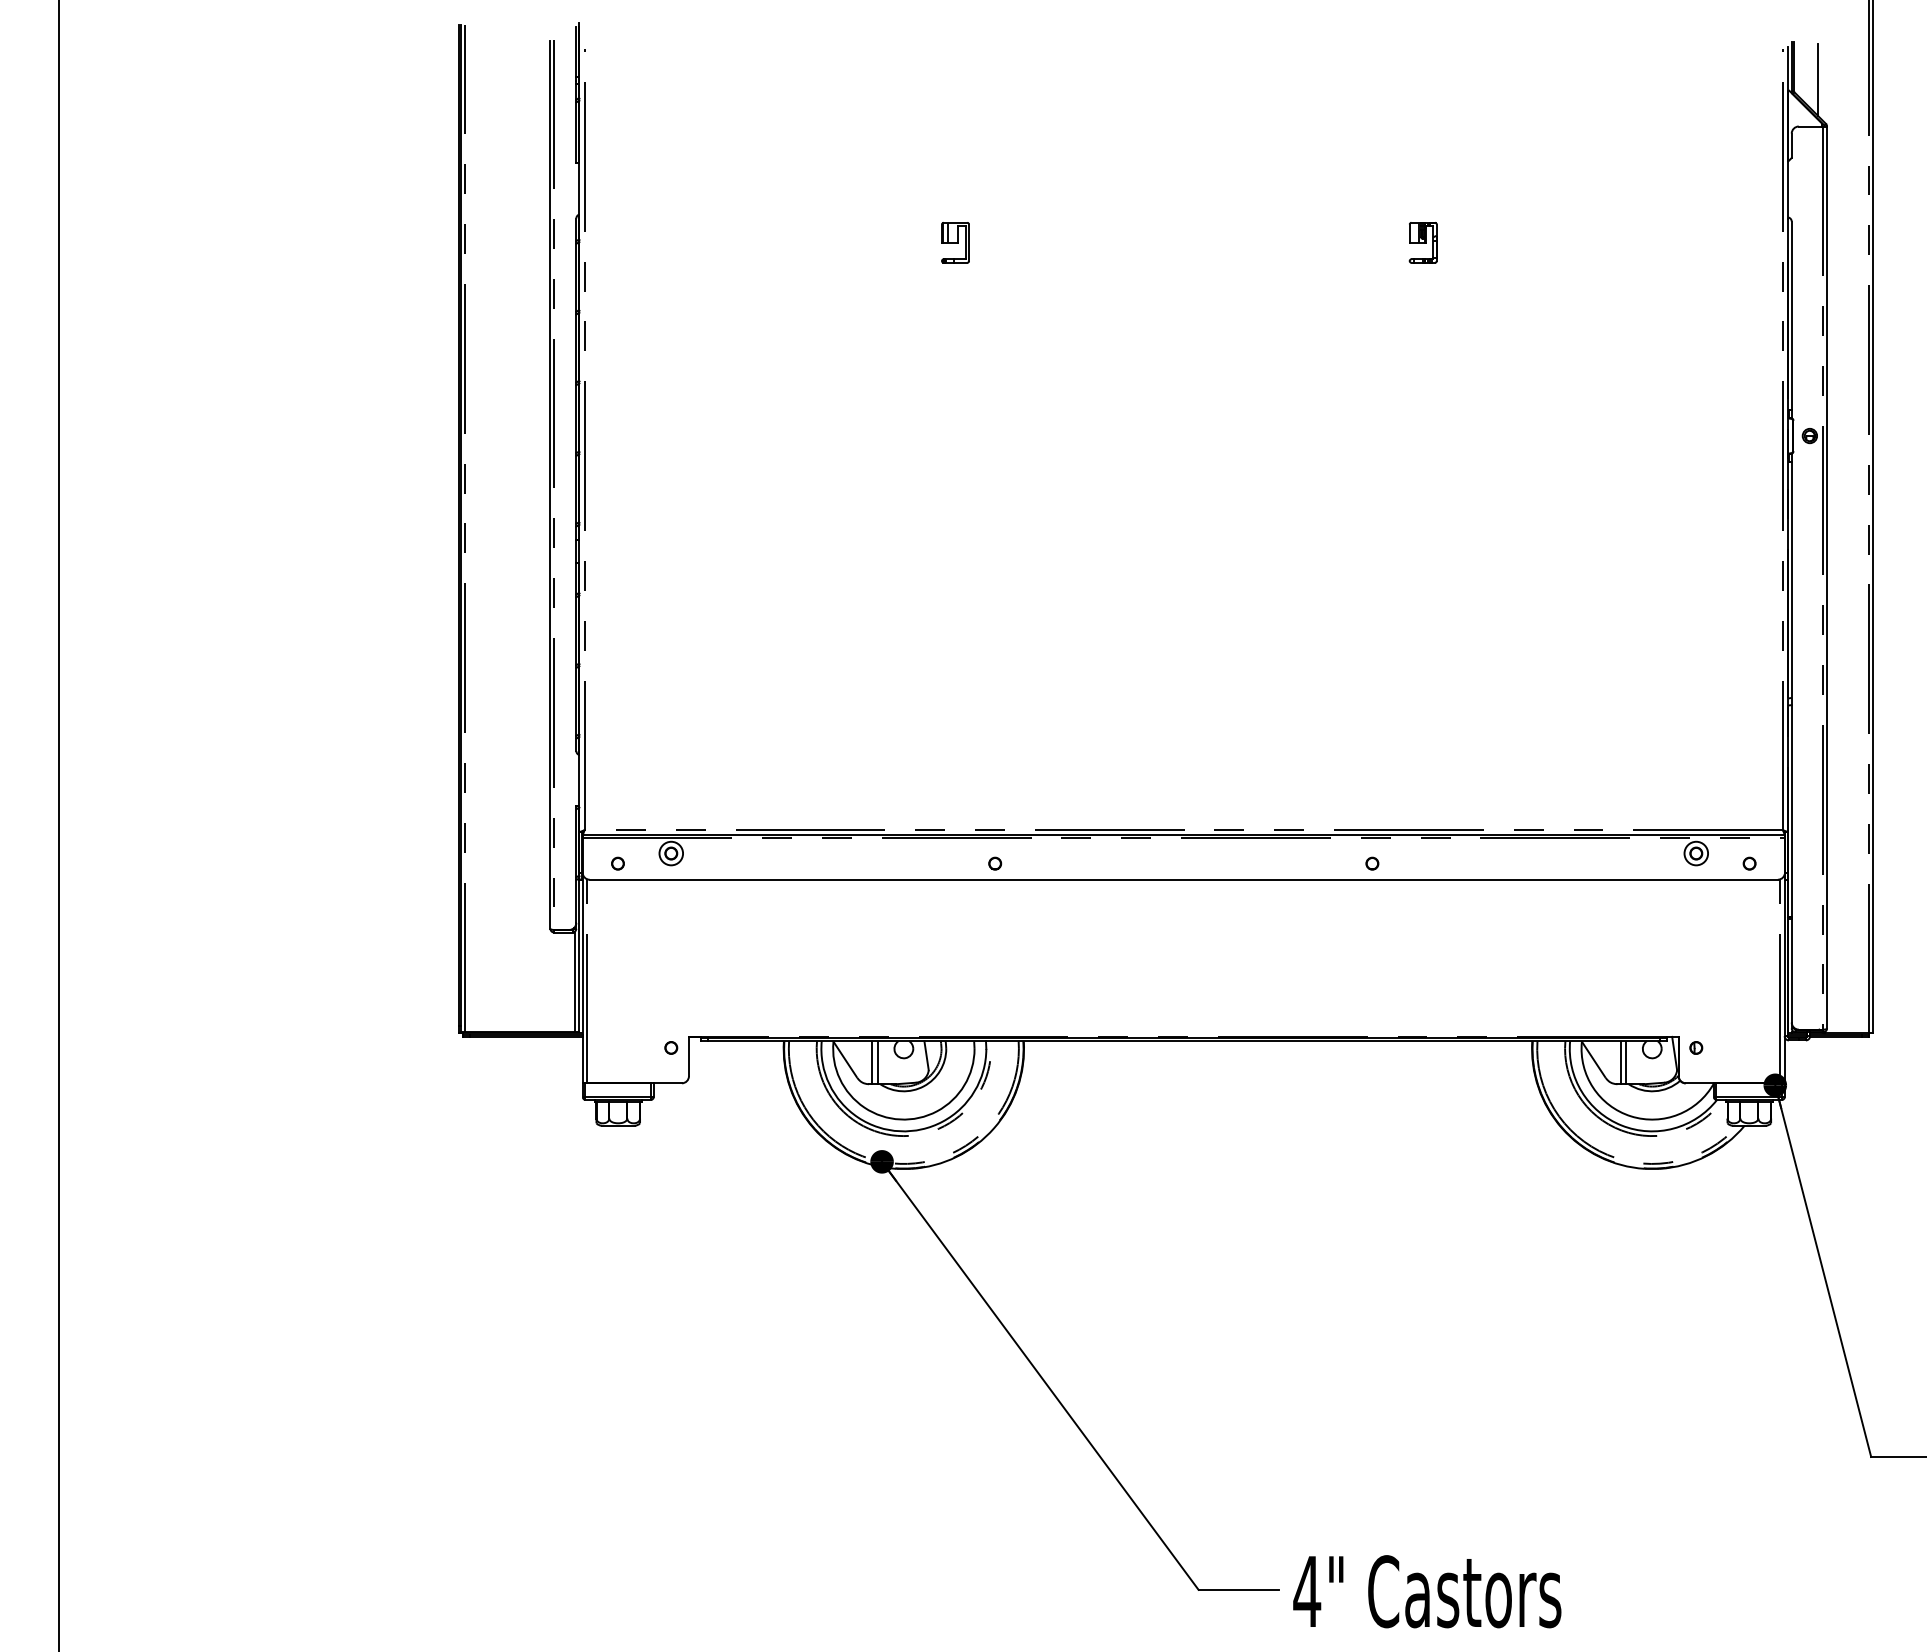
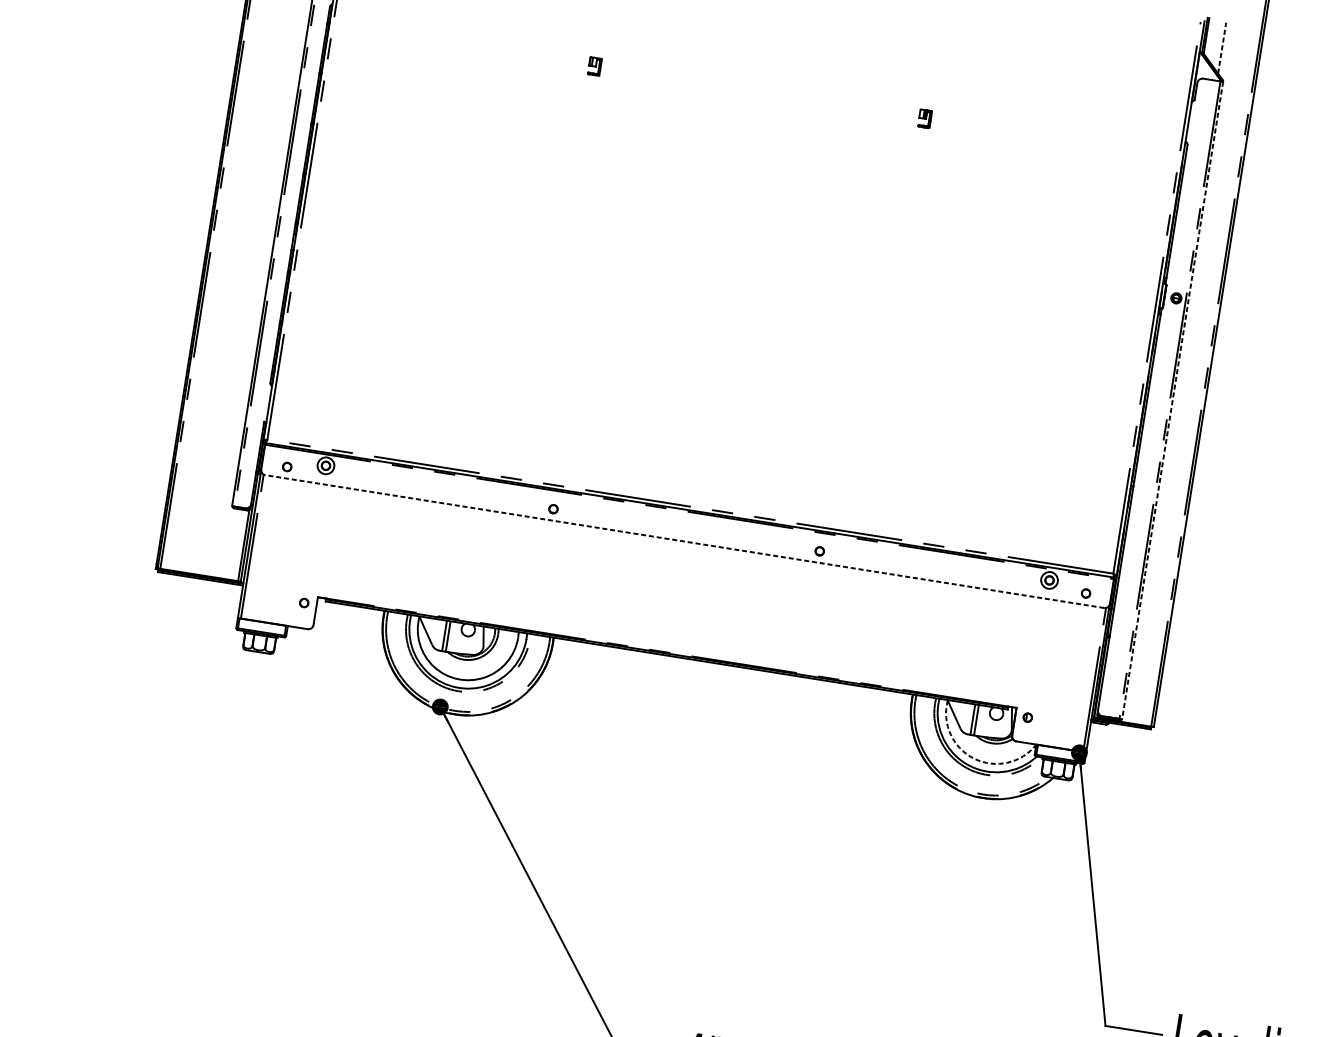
line: (1818, 79) -> (1222, 47), solid -> dashed
part: (955, 242) -> (594, 66), size x0.6
part: (1422, 242) -> (924, 118), size x0.6
line: (1827, 577) -> (1173, 400), solid -> dashed
line: (1183, 879) -> (684, 541), solid -> dashed
arc: (1631, 1116) -> (974, 758), solid -> dashed

